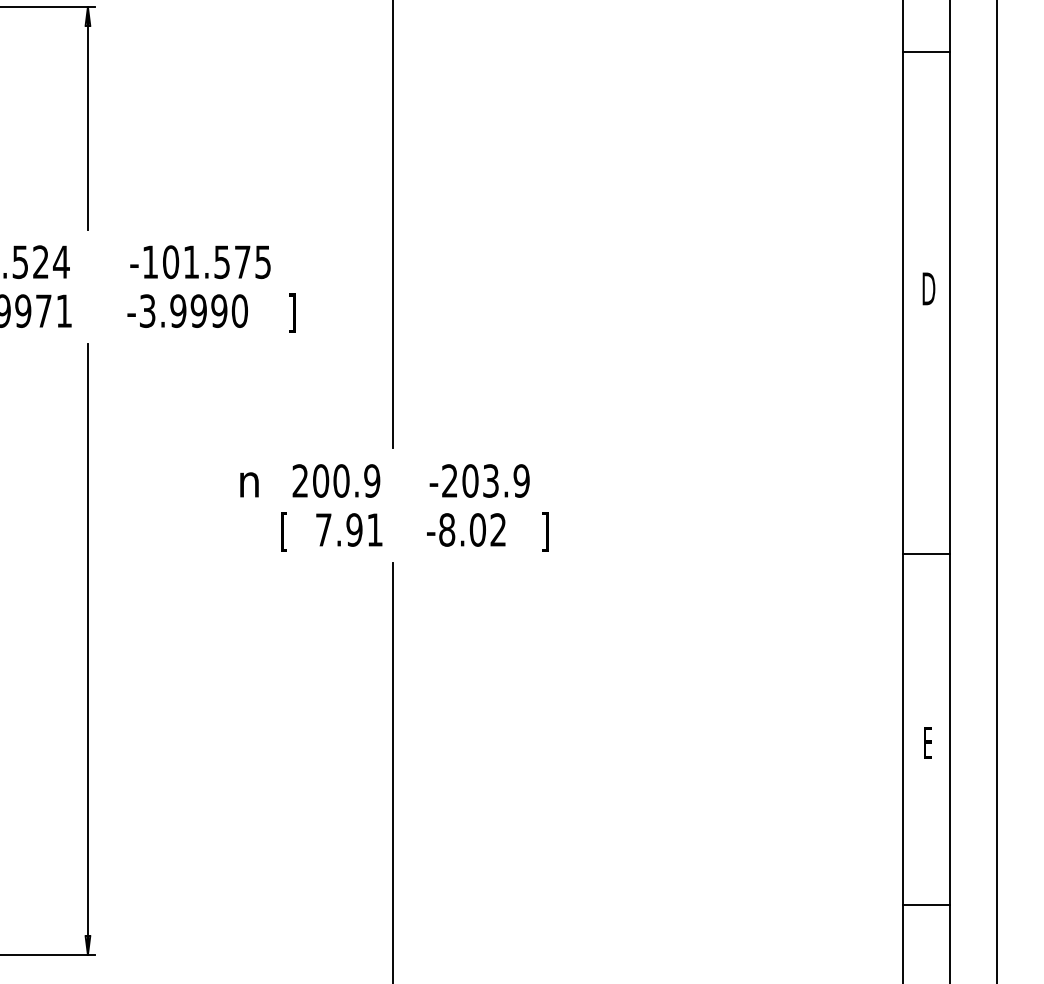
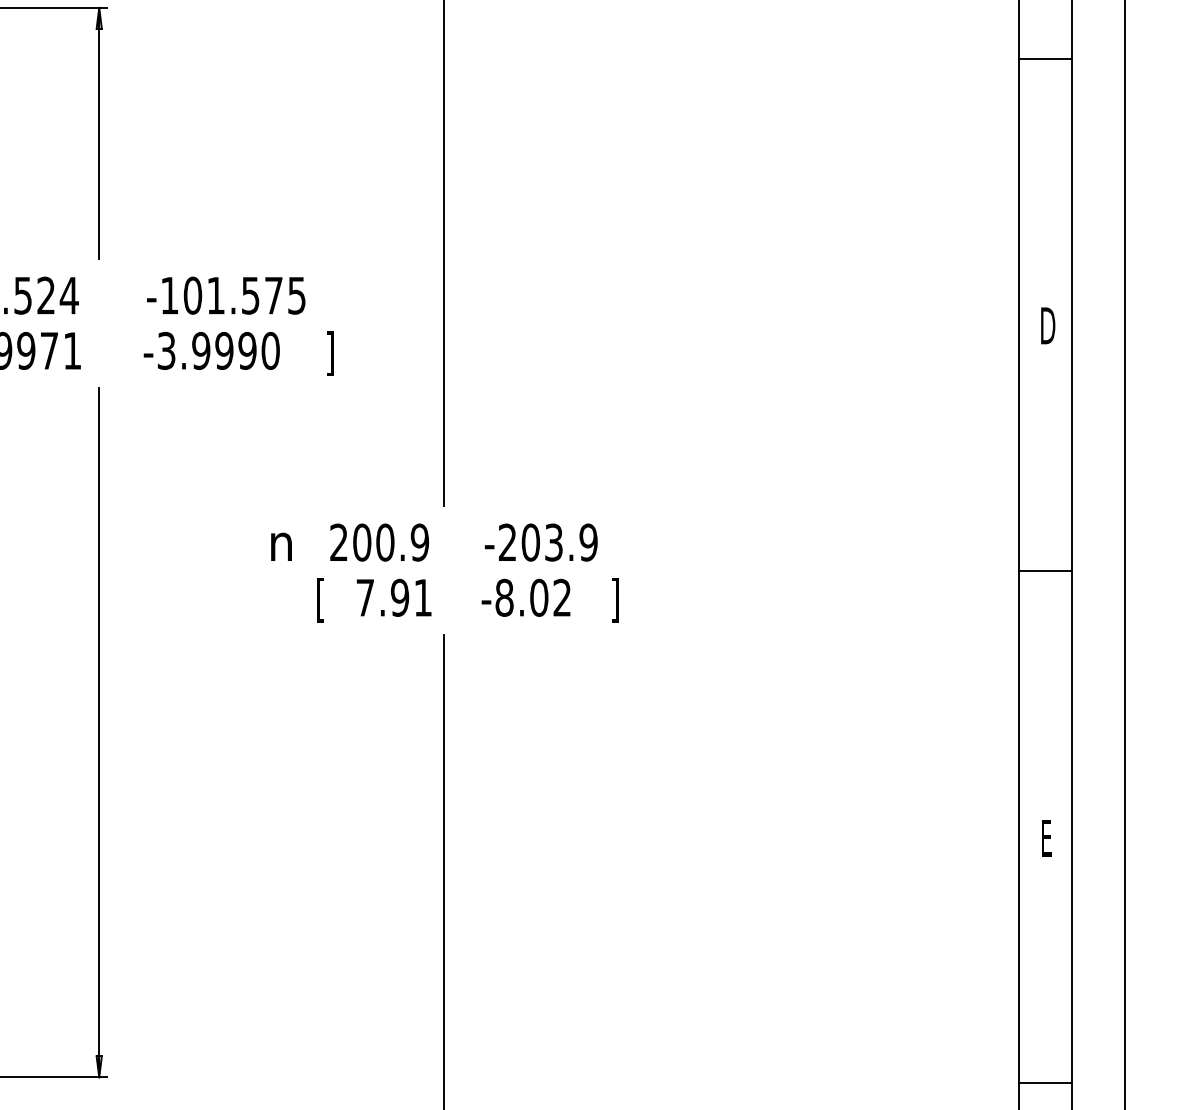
line: (926, 554) -> (1045, 571), moved
line: (926, 905) -> (1045, 1083), moved

